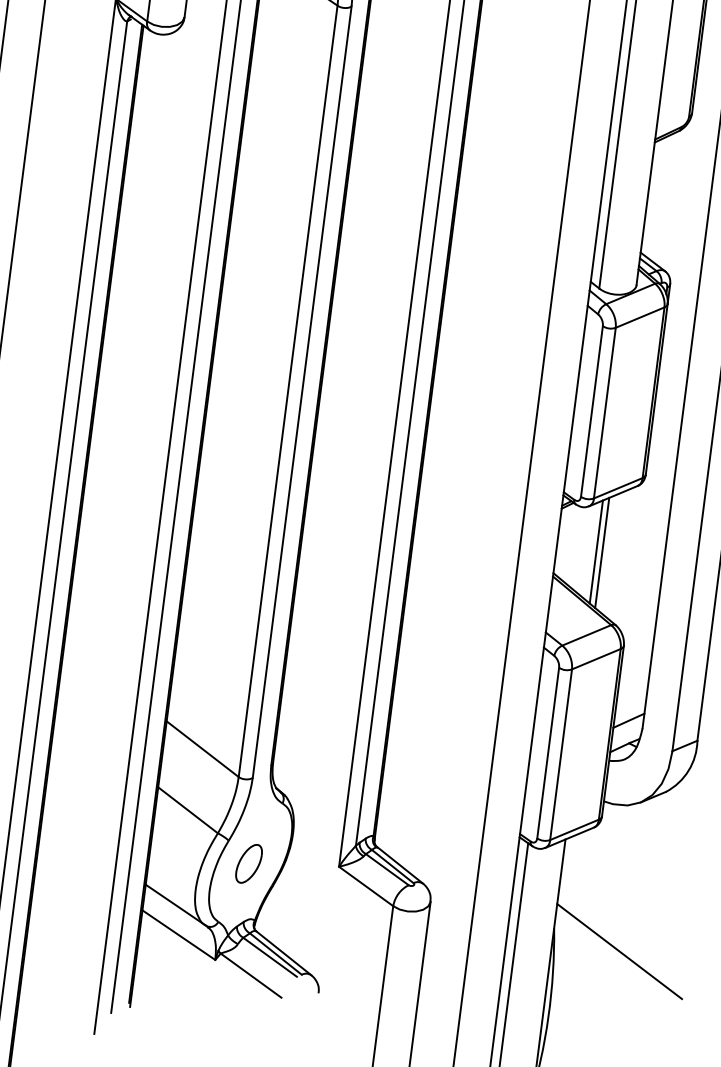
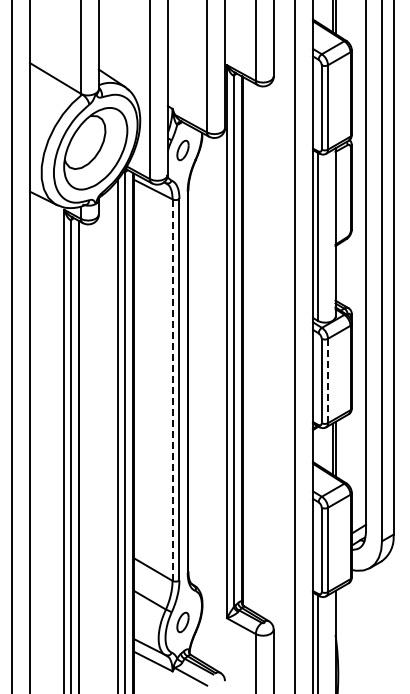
line: (287, 392) -> (172, 390), solid -> dashed
line: (605, 412) -> (328, 380), solid -> dashed
line: (619, 950) -> (368, 641), removed

